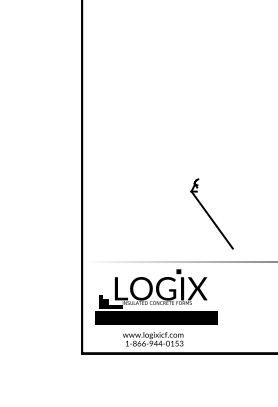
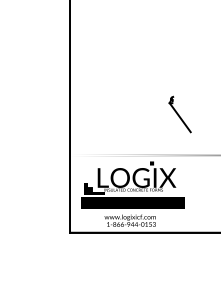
part: (211, 213) -> (179, 114), size x0.6

